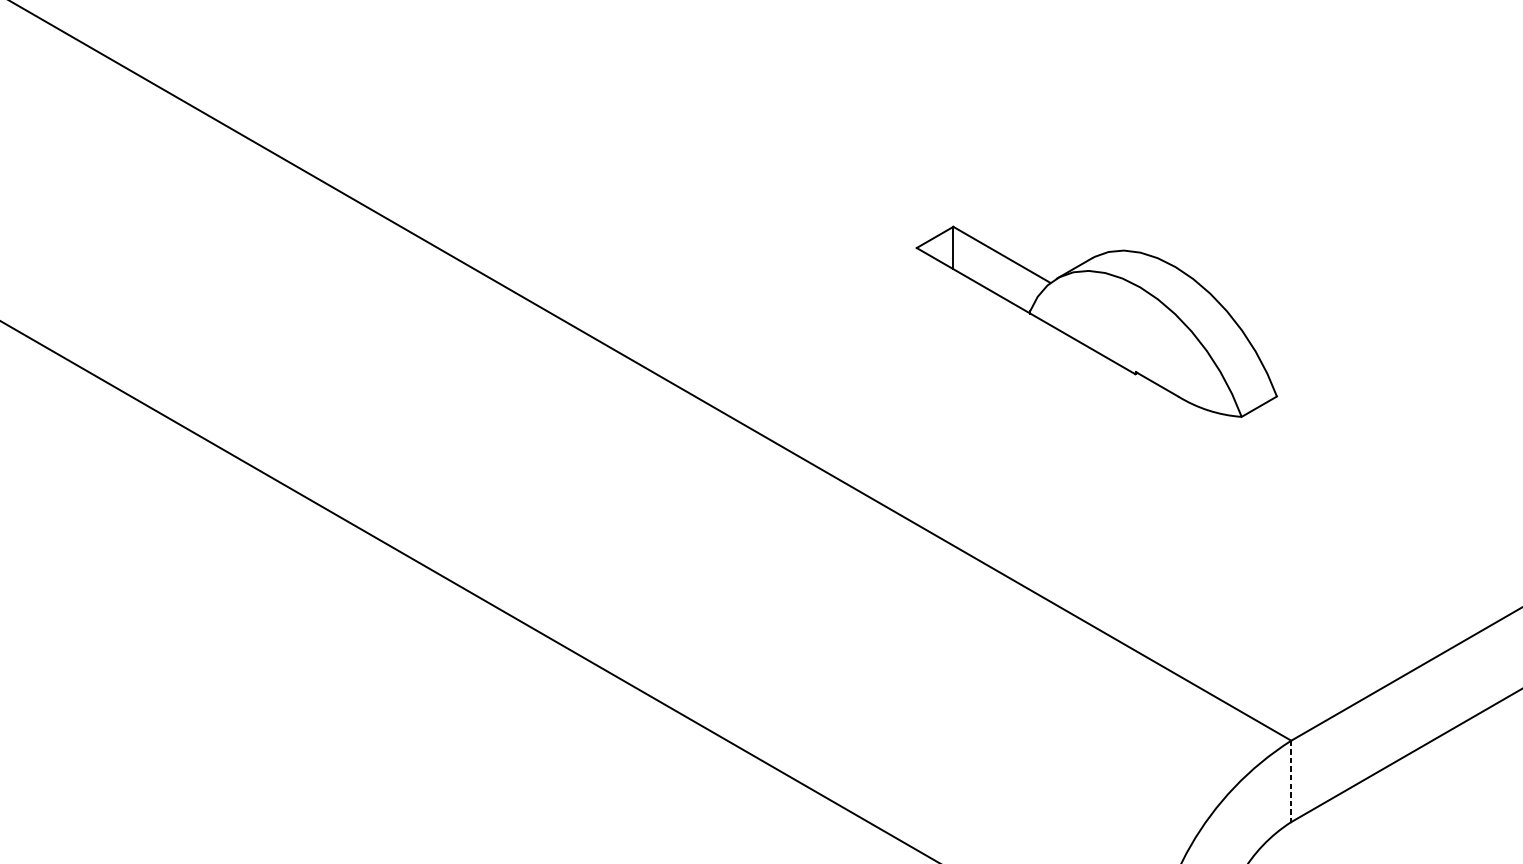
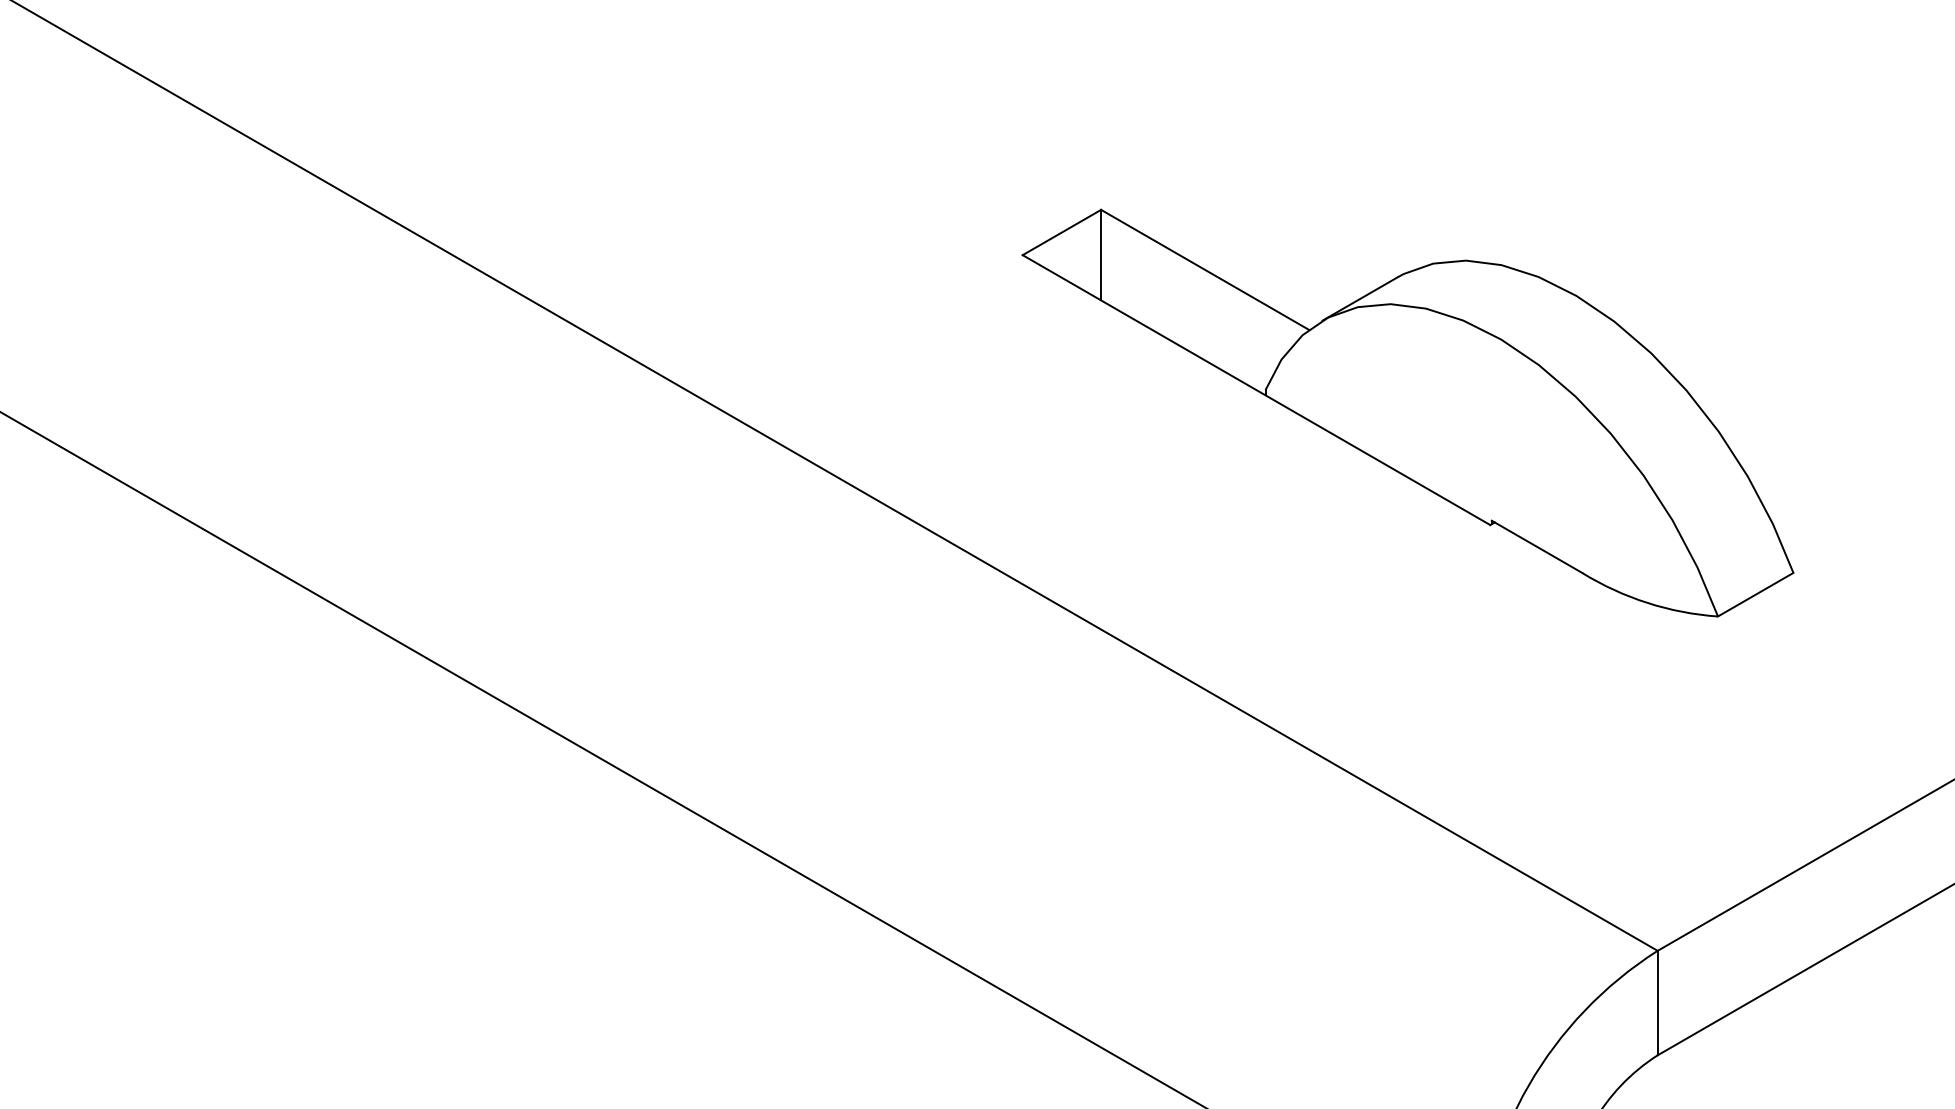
part: (1096, 321) -> (1407, 412), size x1.67
line: (1291, 781) -> (1657, 1003), dashed -> solid

